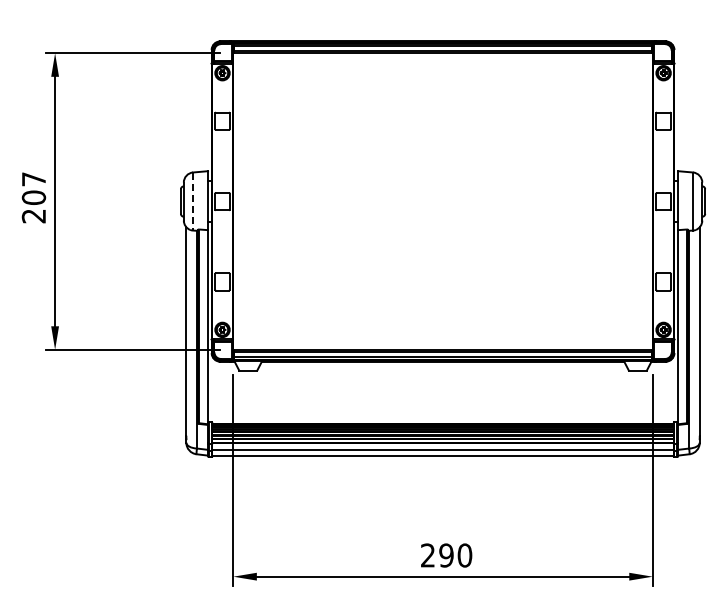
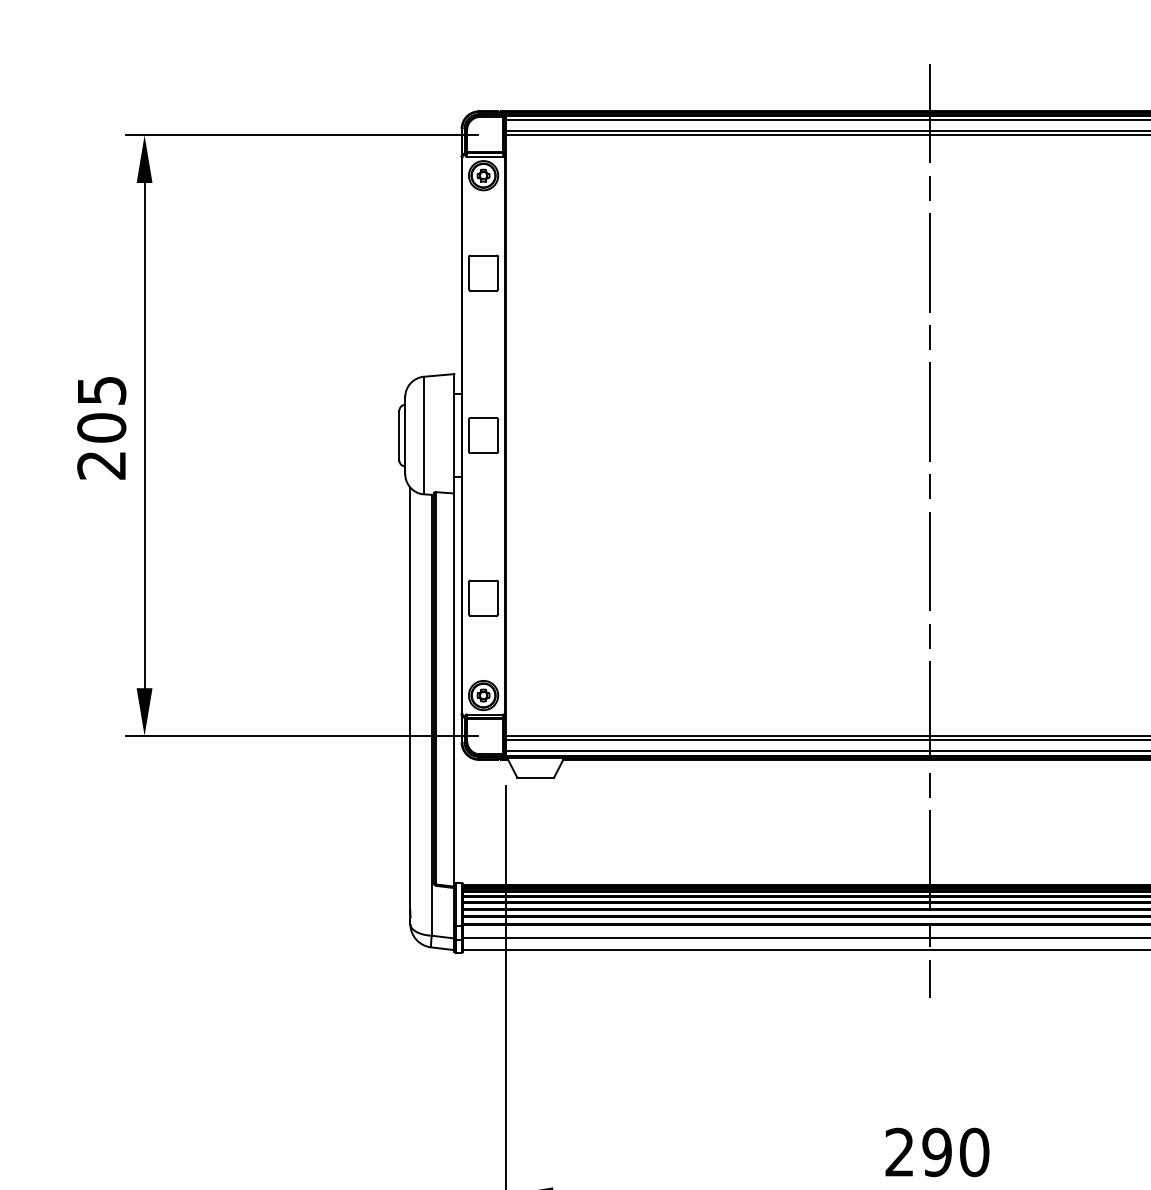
text: (34, 179) -> (102, 390), 207 -> 205
line: (193, 202) -> (424, 437), dashed -> solid
line: (443, 248) -> (931, 530), added

